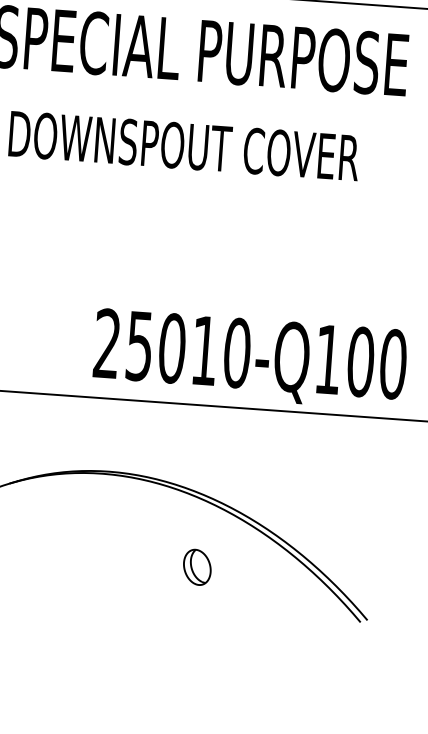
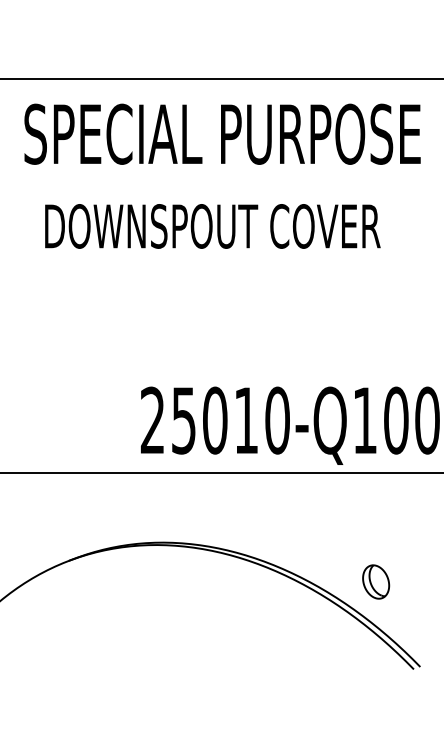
part: (197, 566) -> (376, 581), moved

